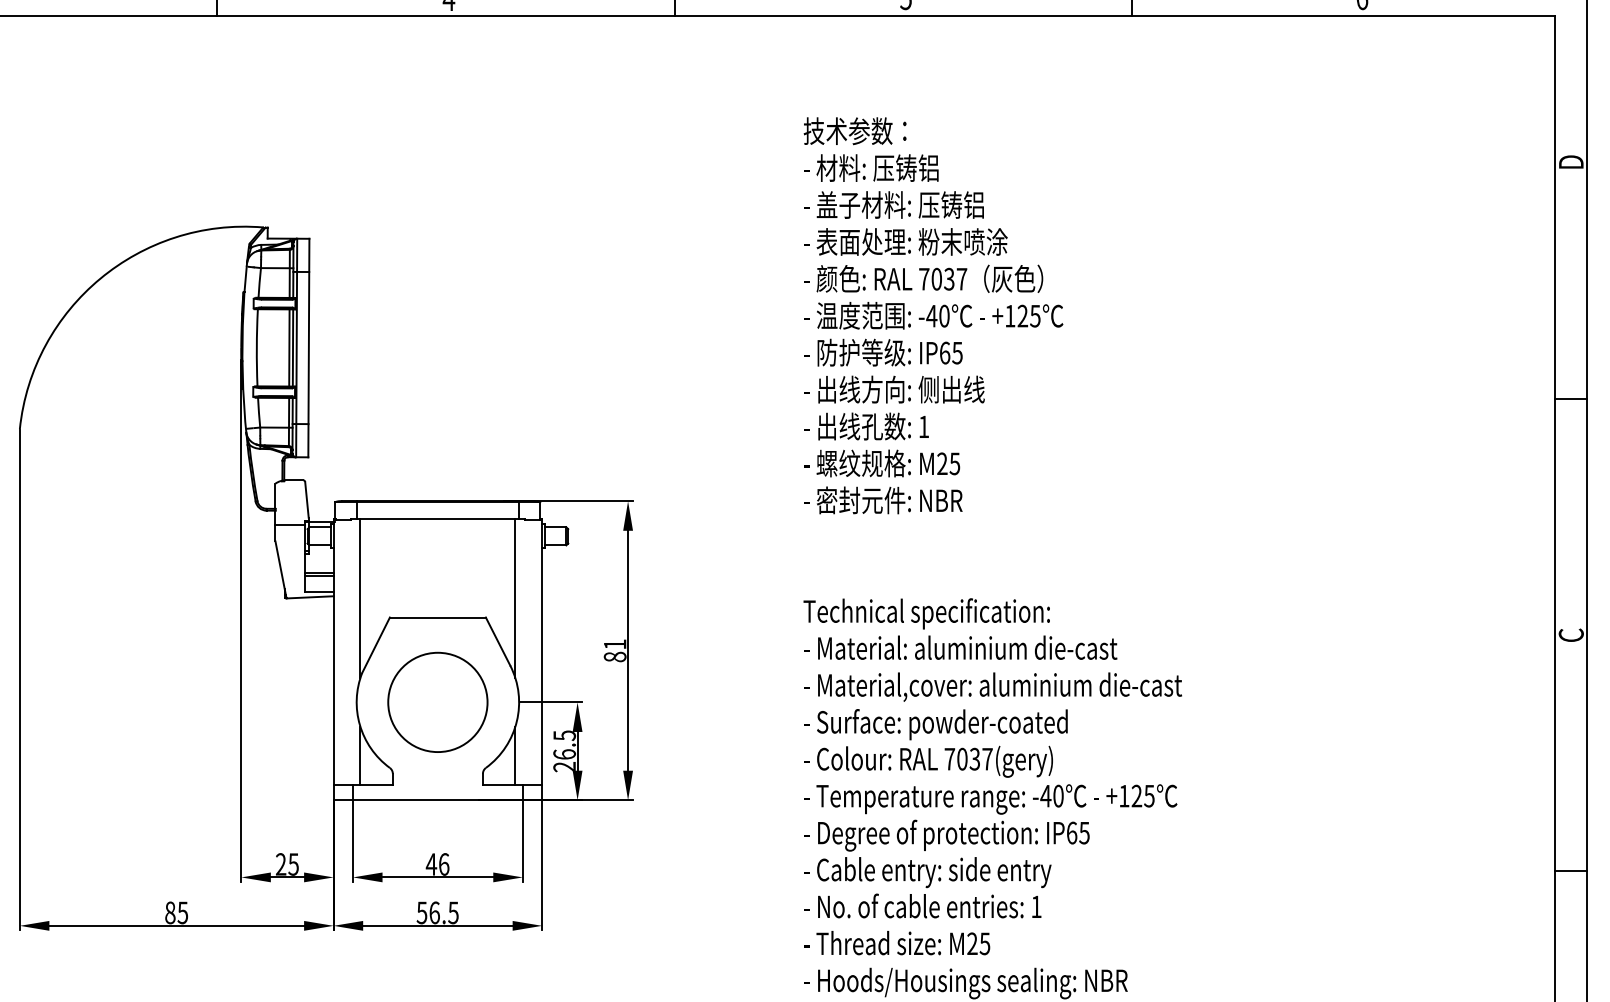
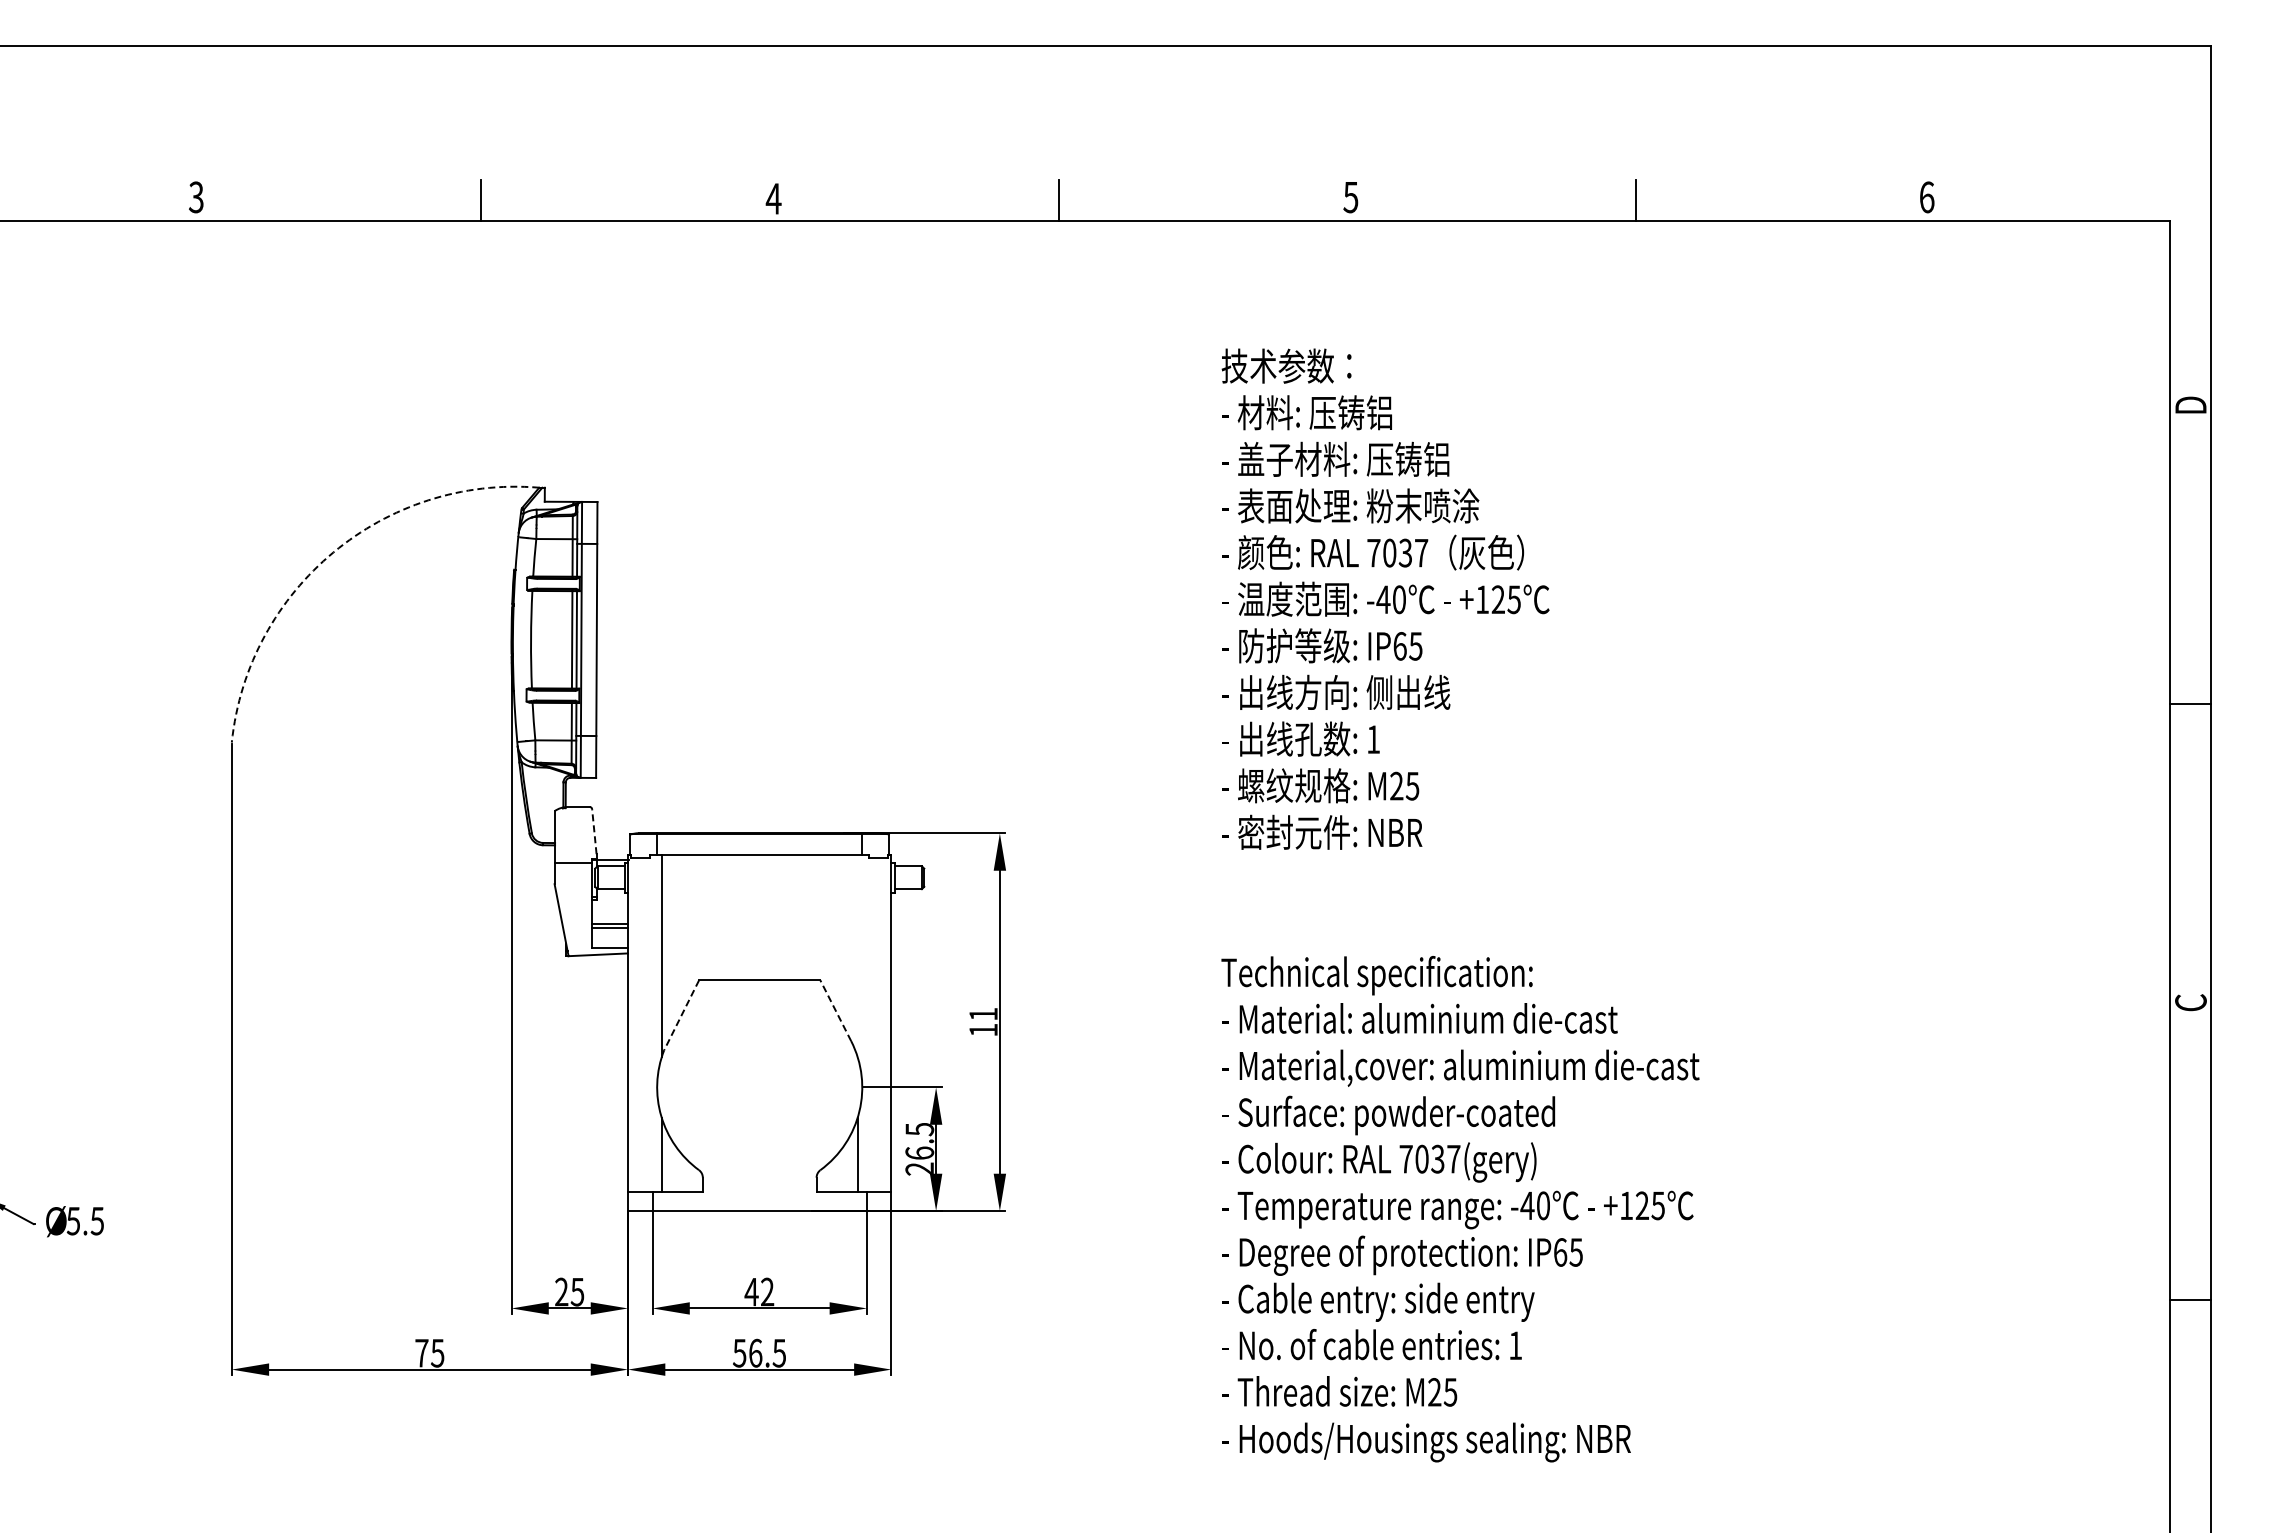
arc: (100, 278) -> (333, 552), solid -> dashed
line: (307, 499) -> (594, 831), solid -> dashed
line: (515, 597) -> (857, 955), removed
line: (497, 641) -> (835, 1010), solid -> dashed
line: (375, 645) -> (681, 1015), solid -> dashed
text: (615, 656) -> (983, 1029), 81 -> 11
circle: (437, 702) -> (759, 1087), removed
text: (444, 863) -> (767, 1291), 46 -> 42
text: (170, 913) -> (421, 1353), 85 -> 75

